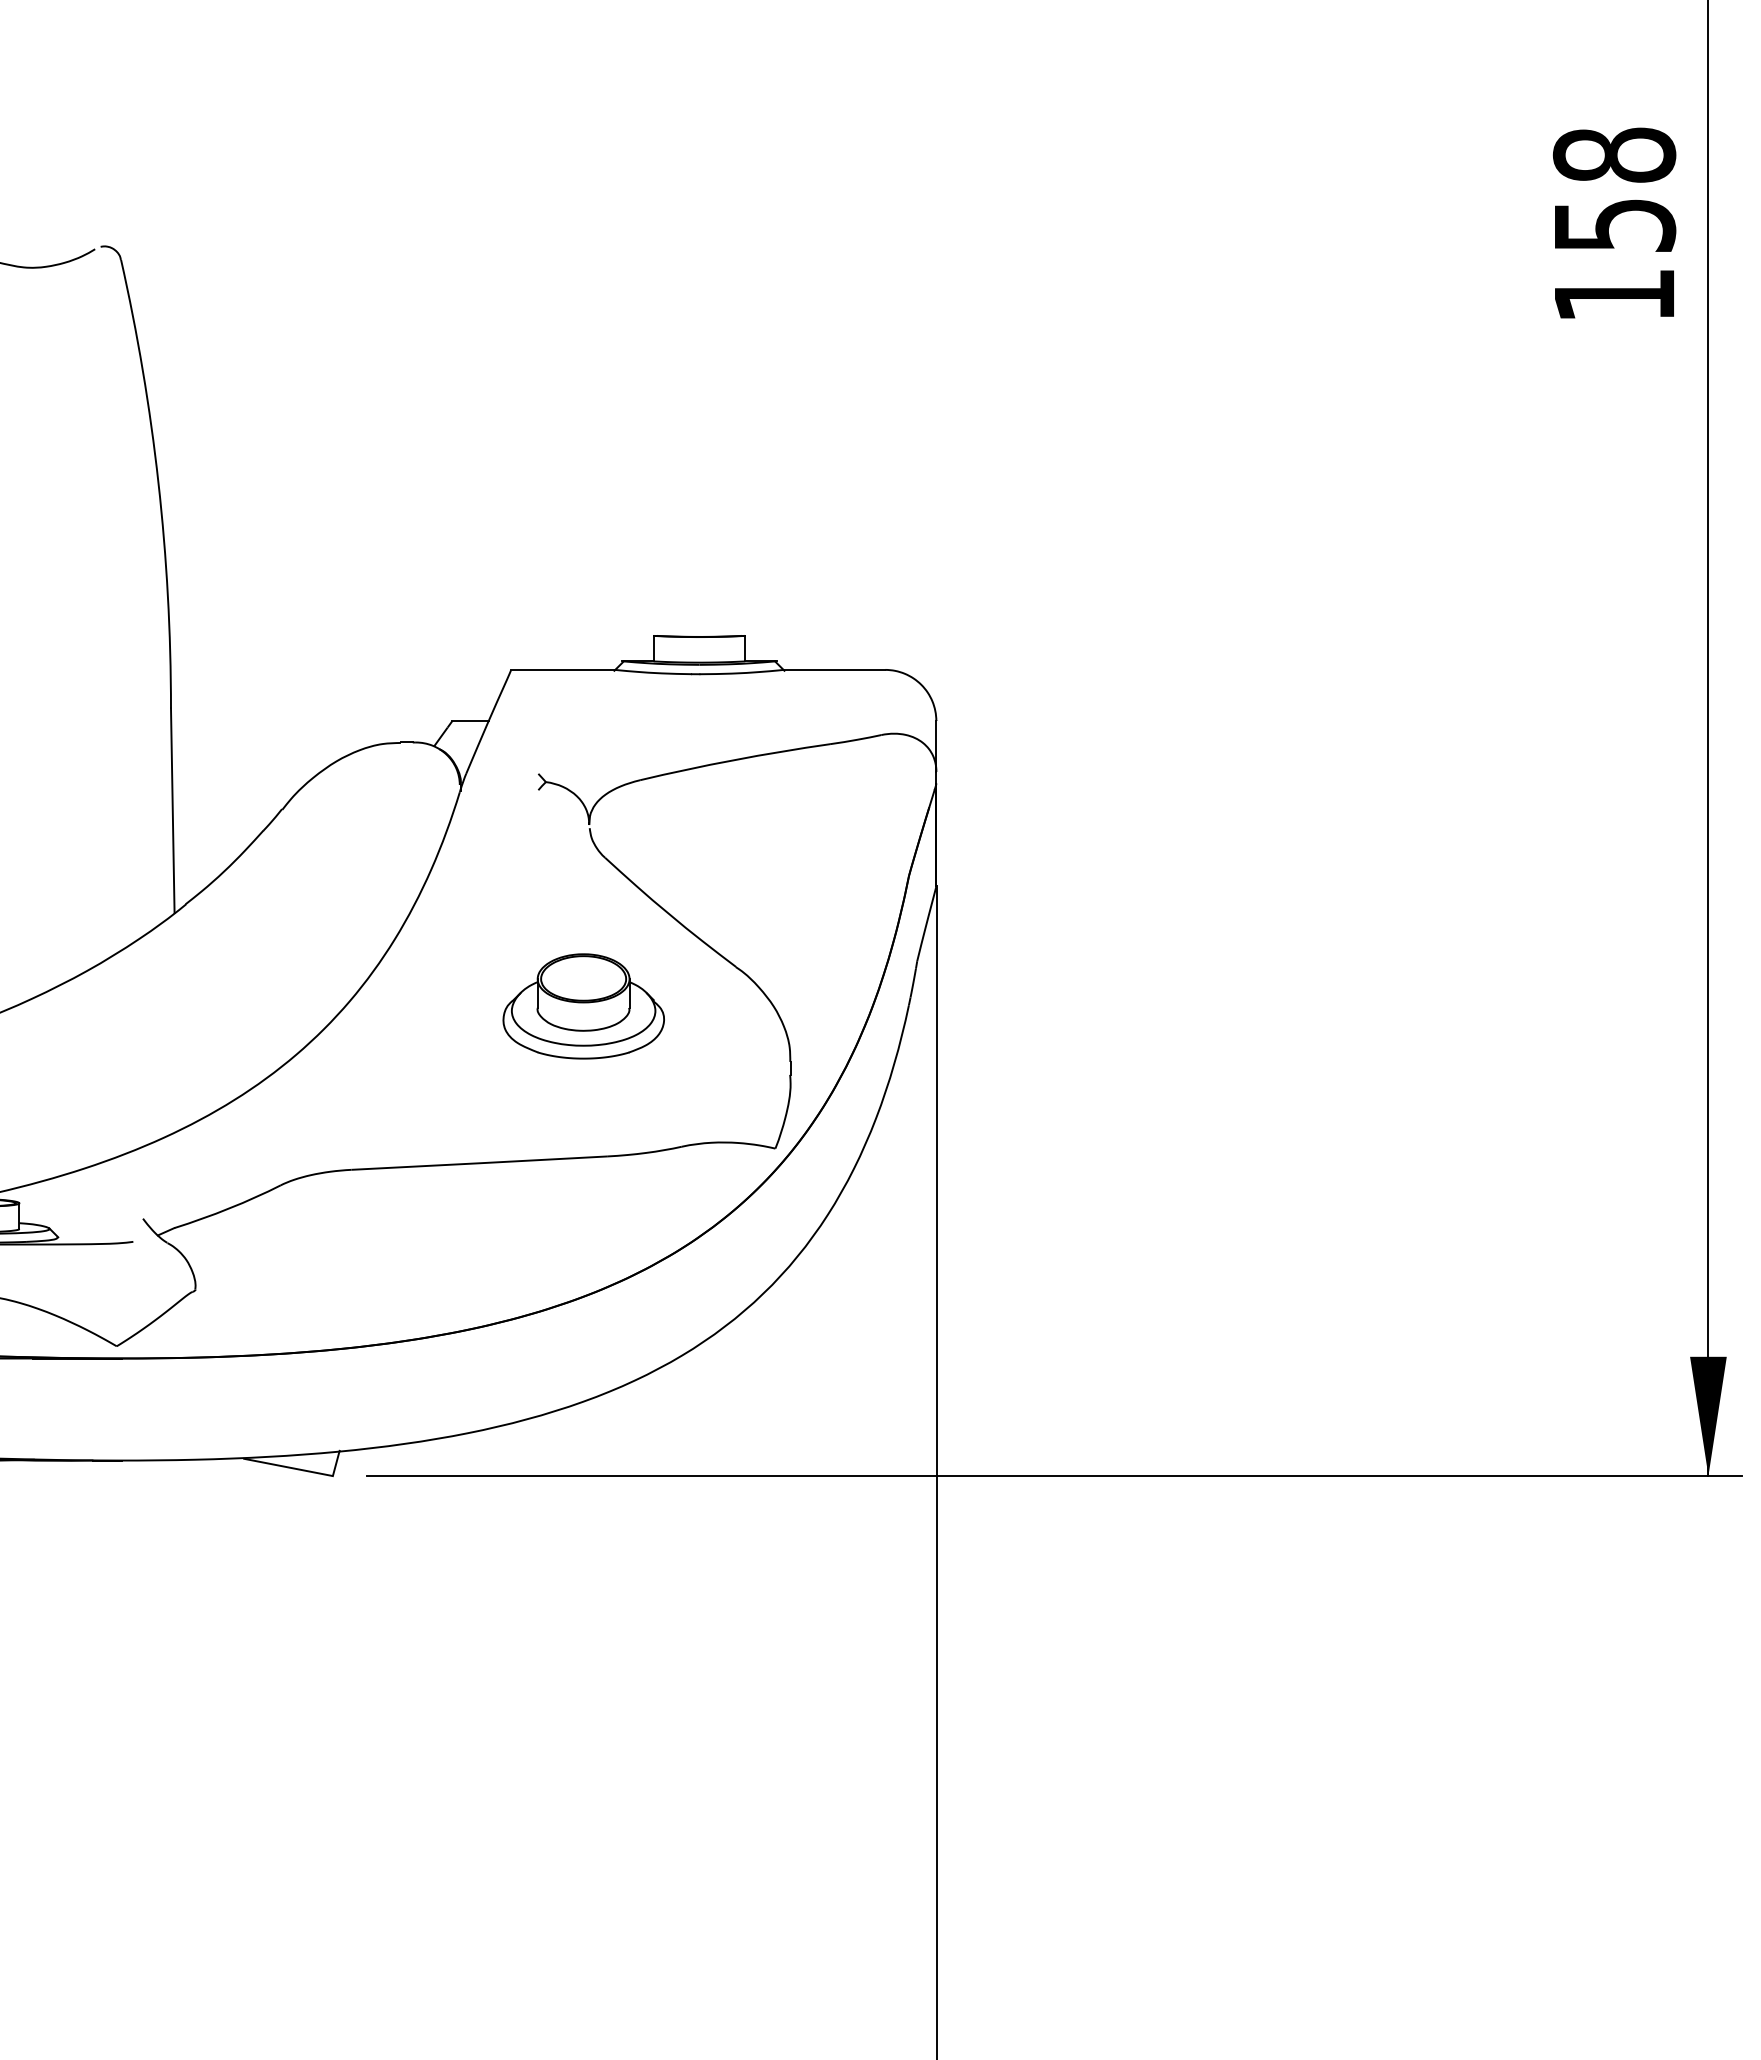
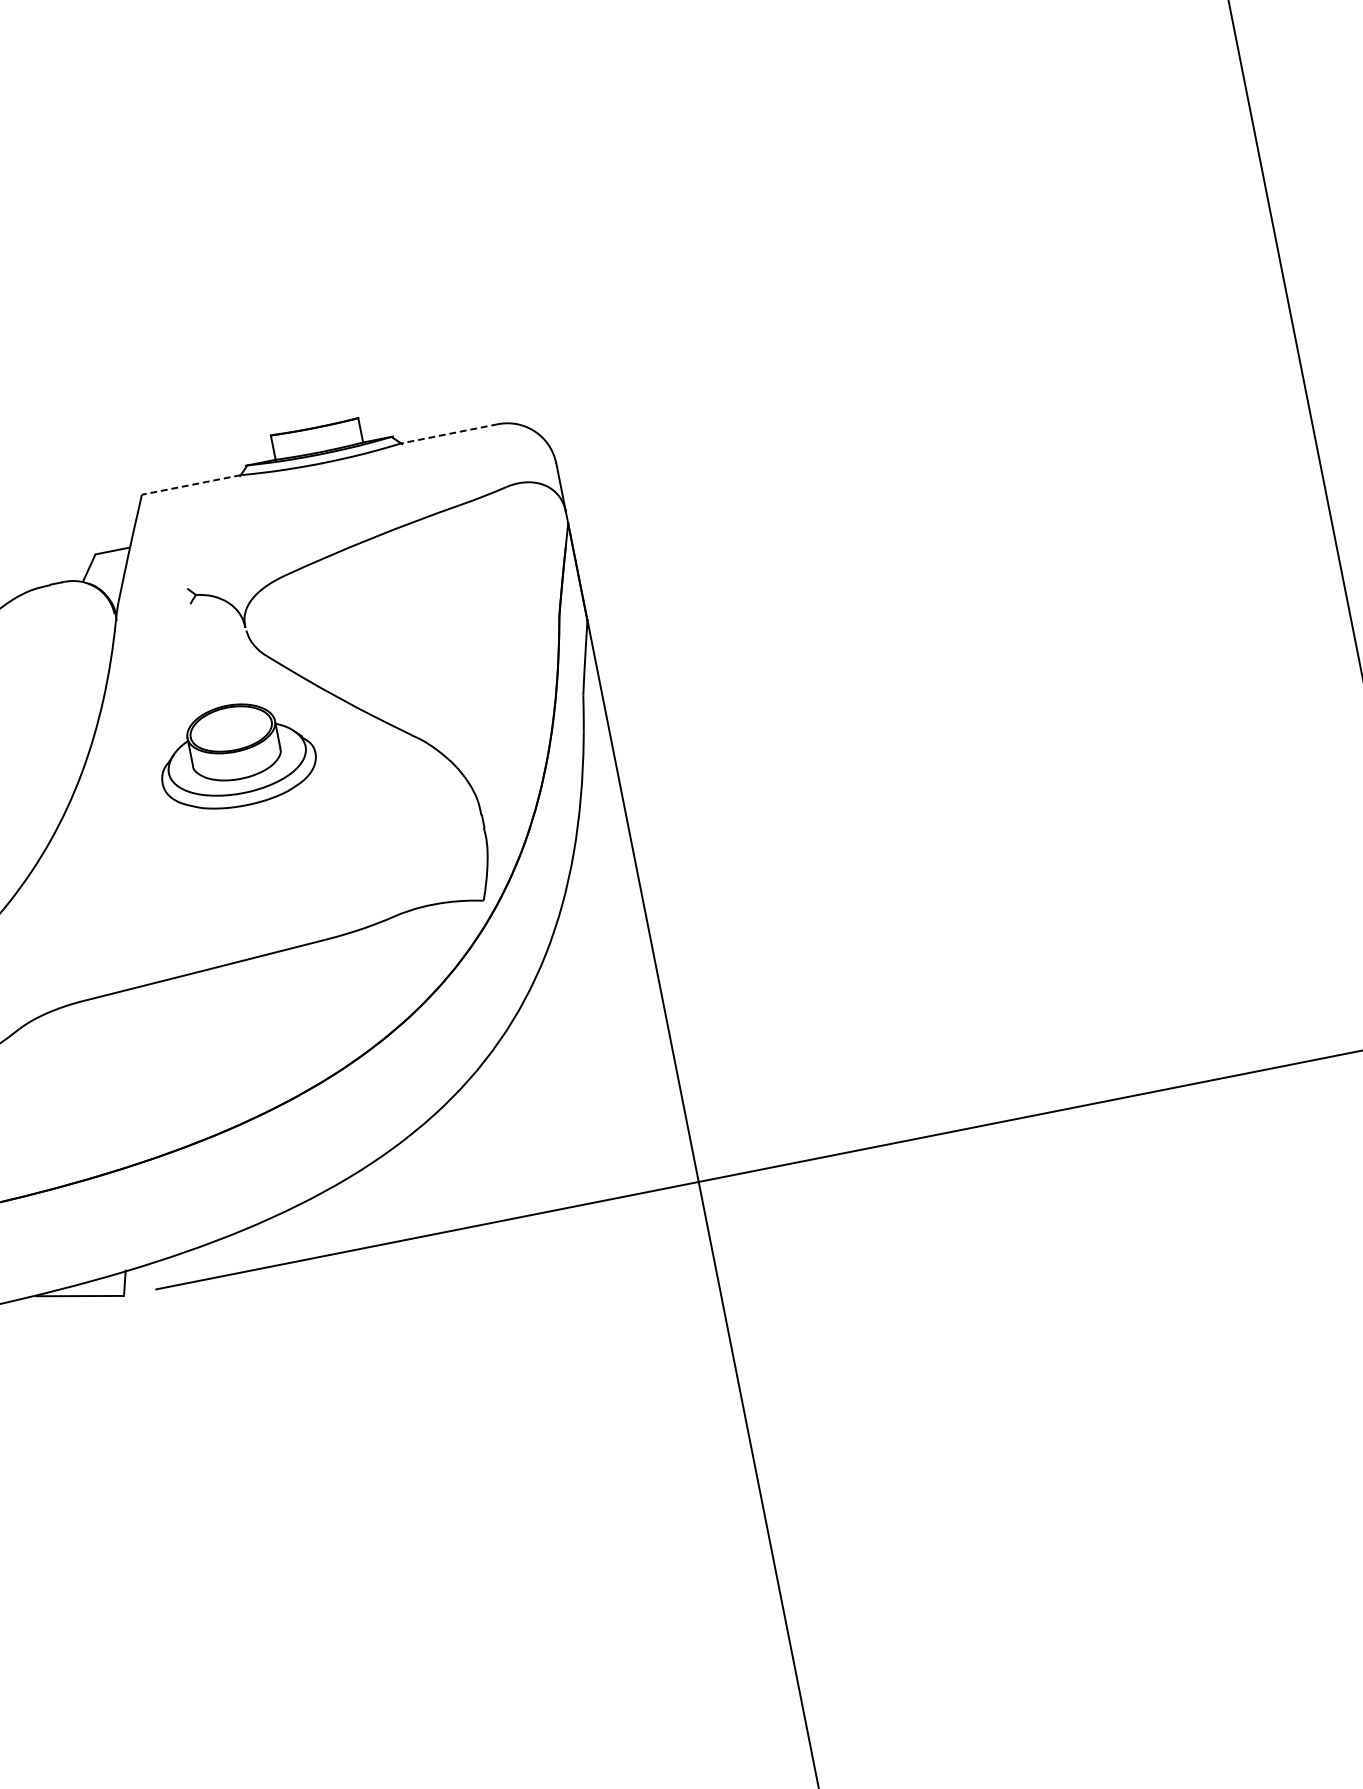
line: (562, 669) -> (190, 484), solid -> dashed
line: (834, 669) -> (449, 433), solid -> dashed
part: (583, 1006) -> (236, 755), moved

